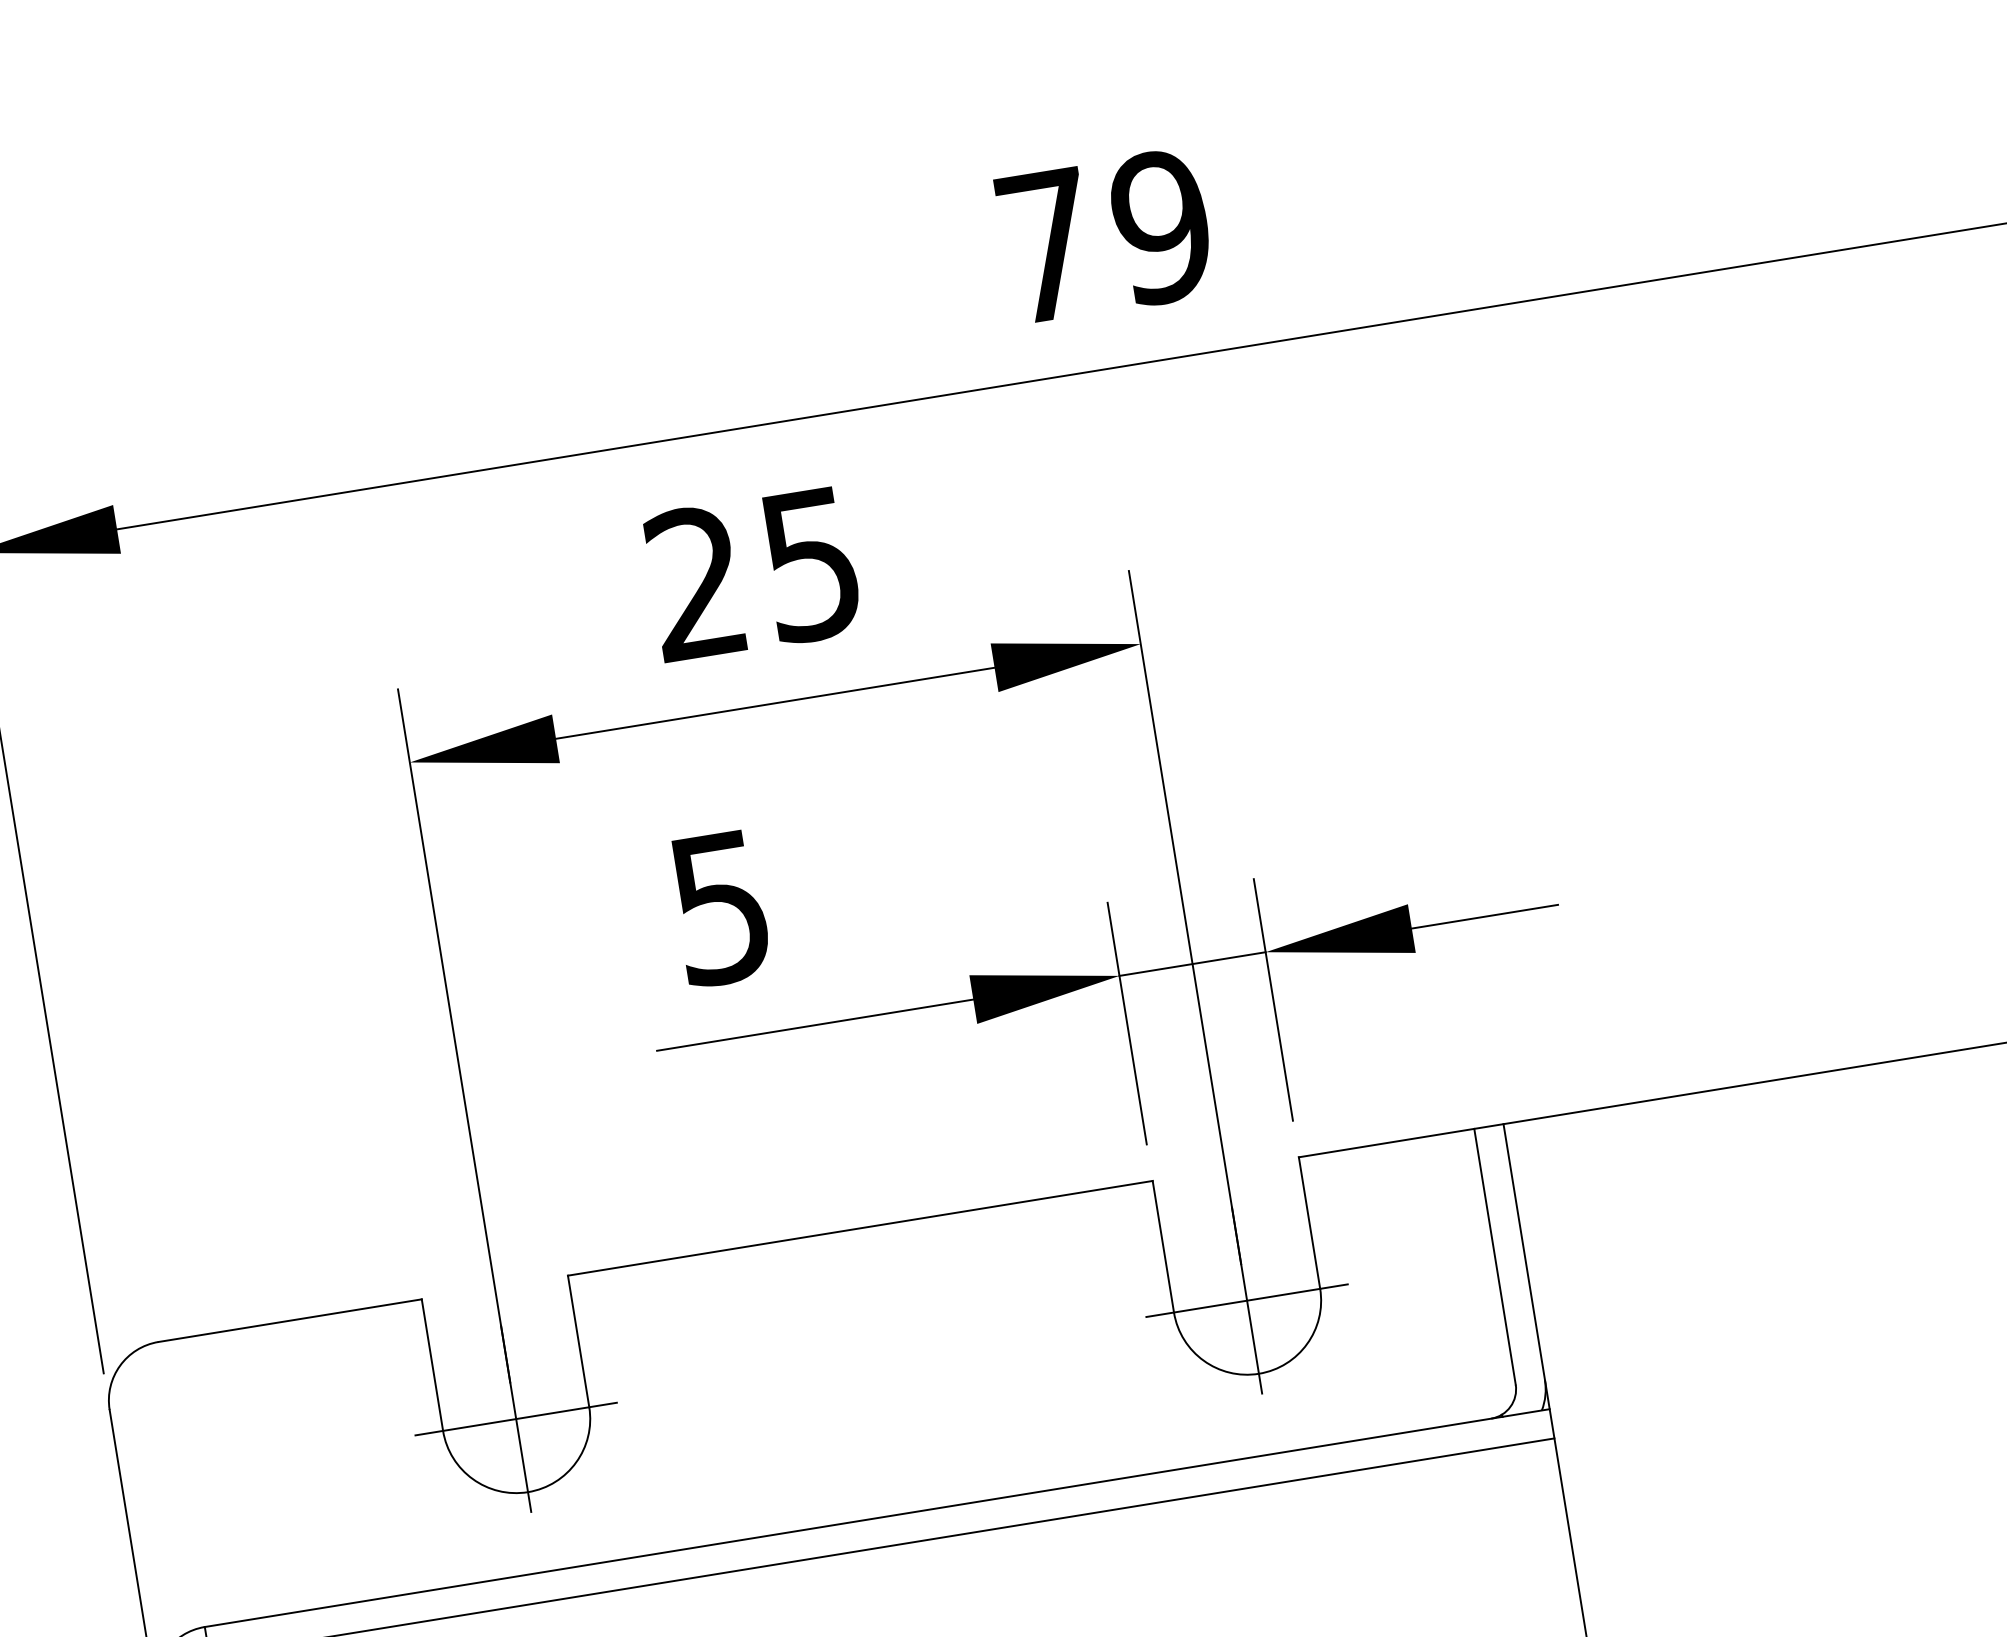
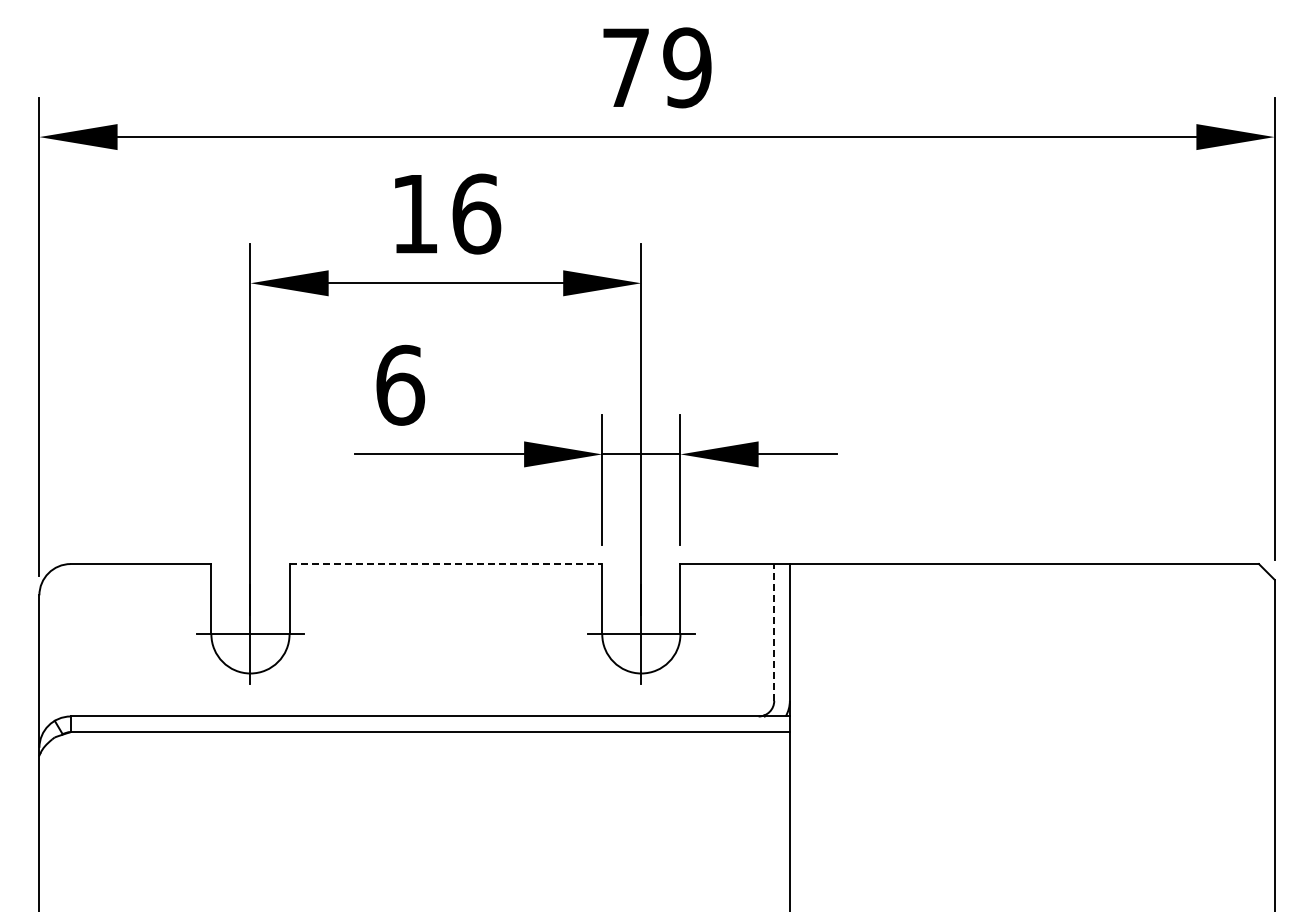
text: (755, 572) -> (446, 213), 25 -> 16
text: (721, 906) -> (400, 384), 5 -> 6
line: (861, 1228) -> (446, 564), solid -> dashed
line: (1495, 1254) -> (774, 631), solid -> dashed

